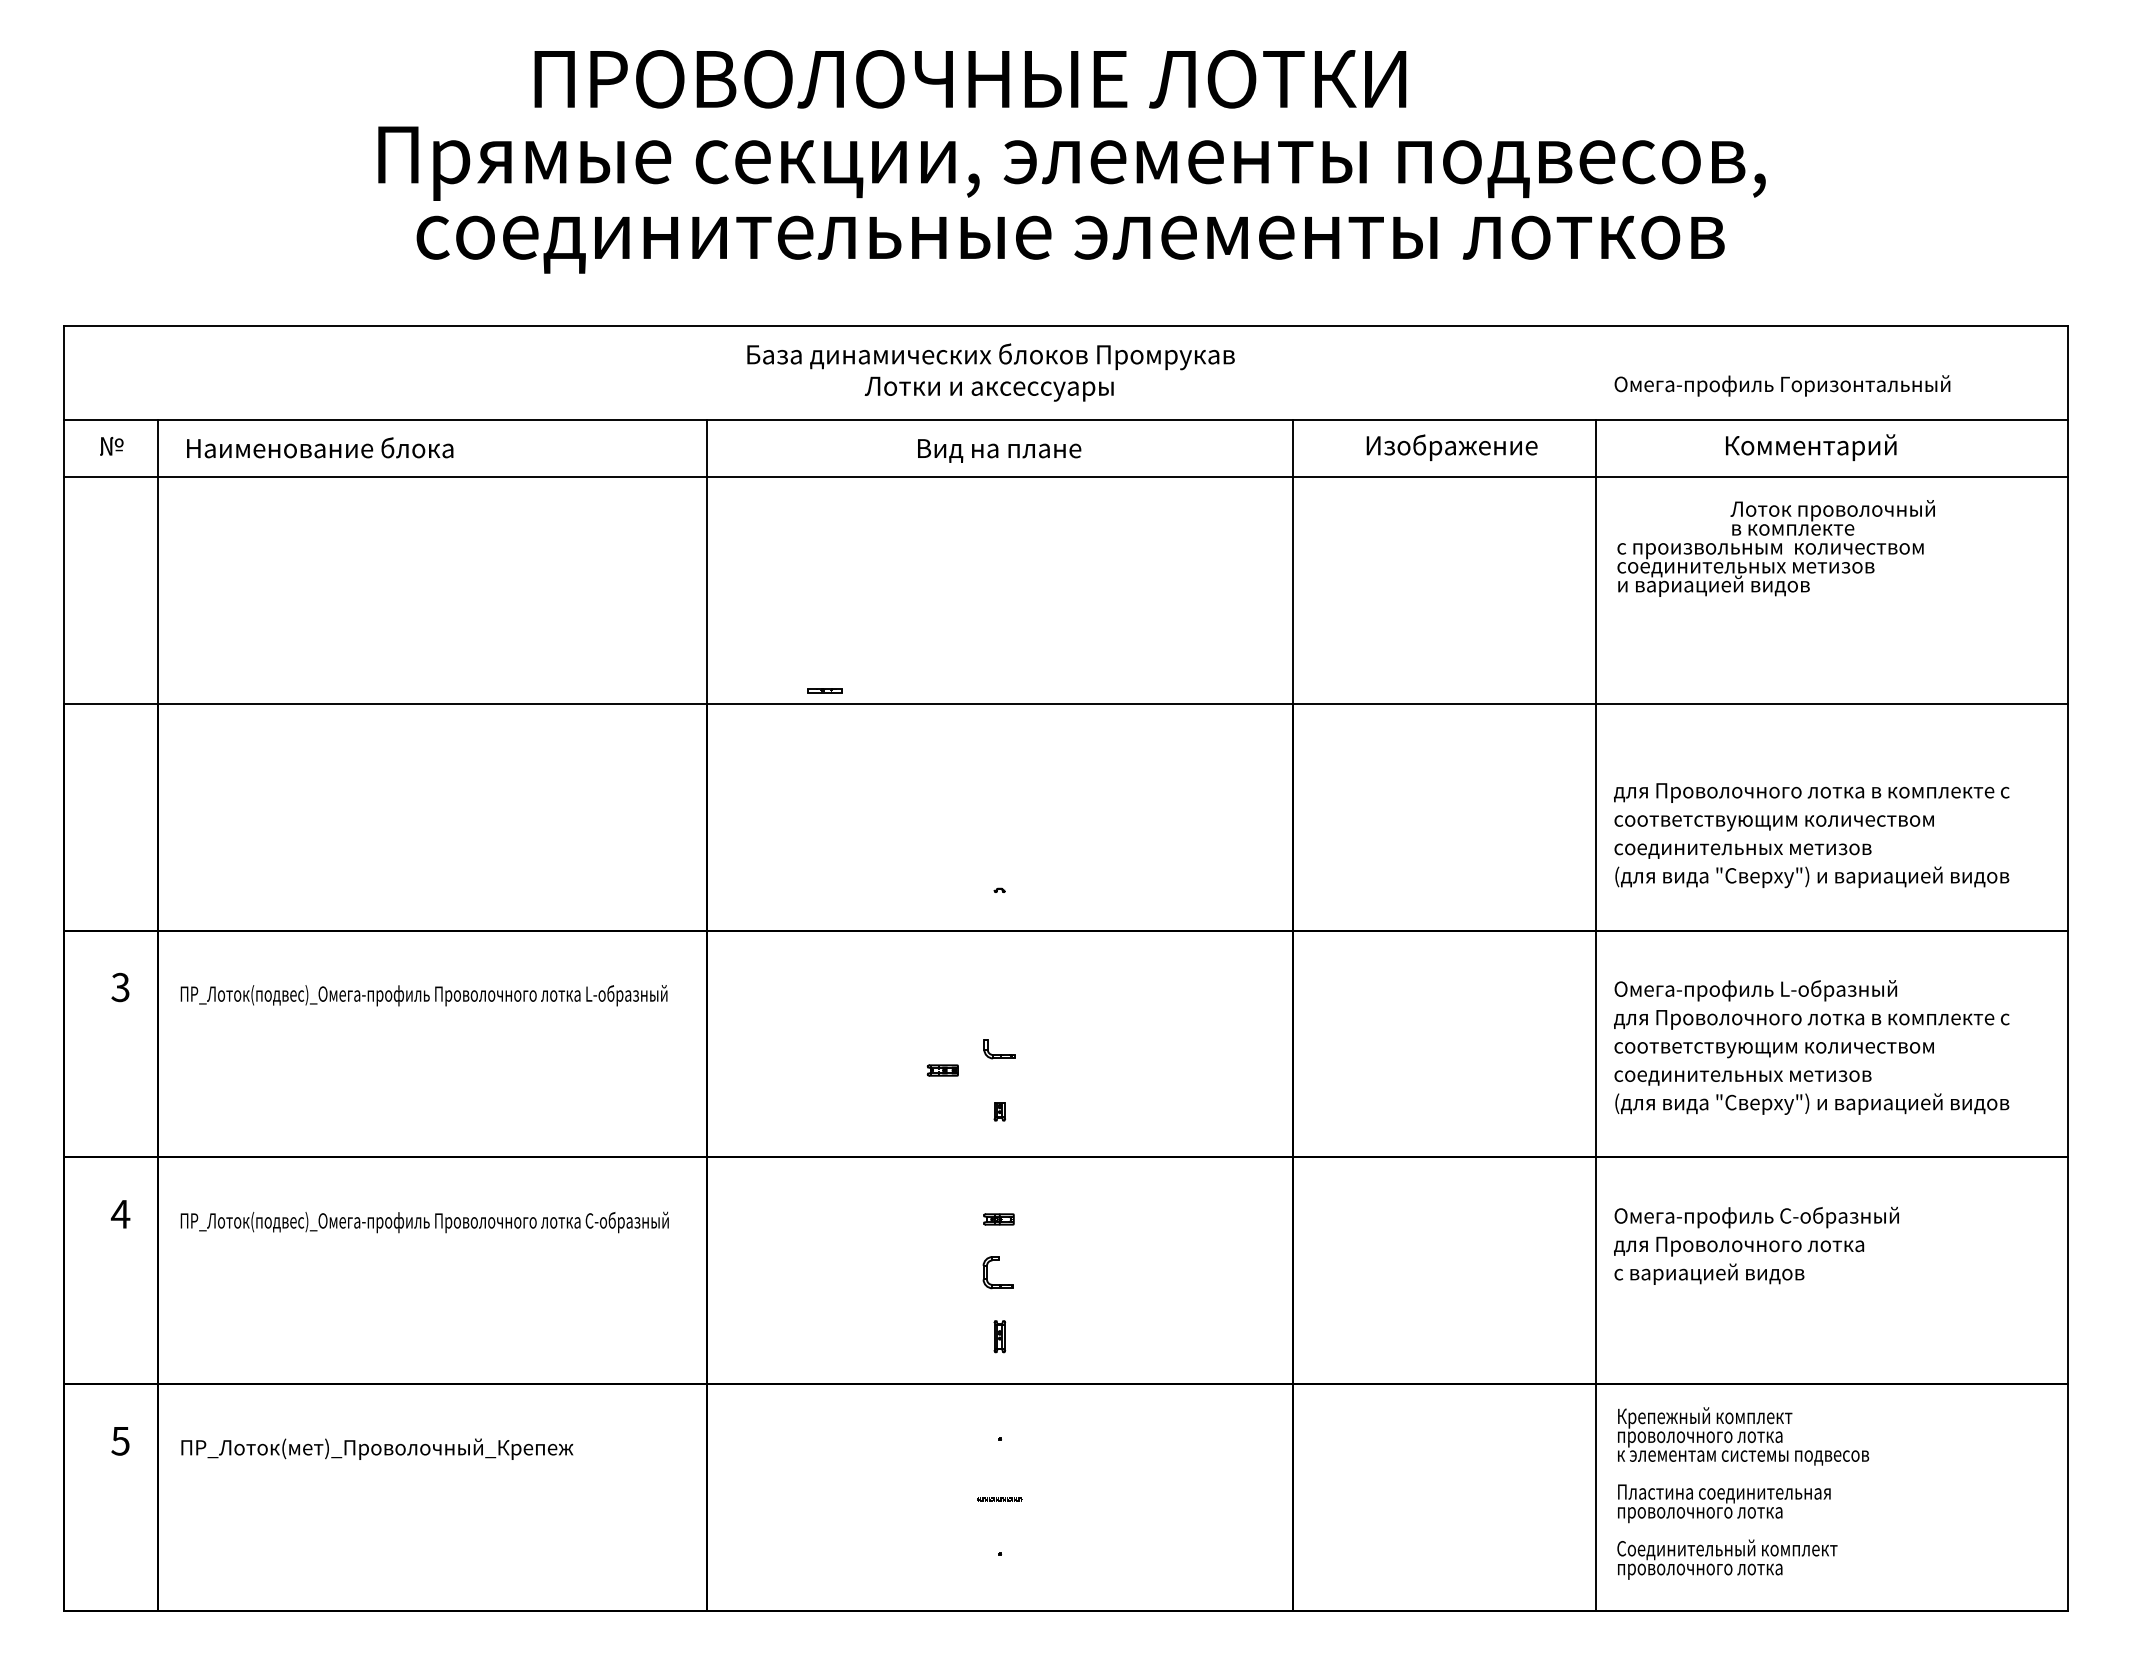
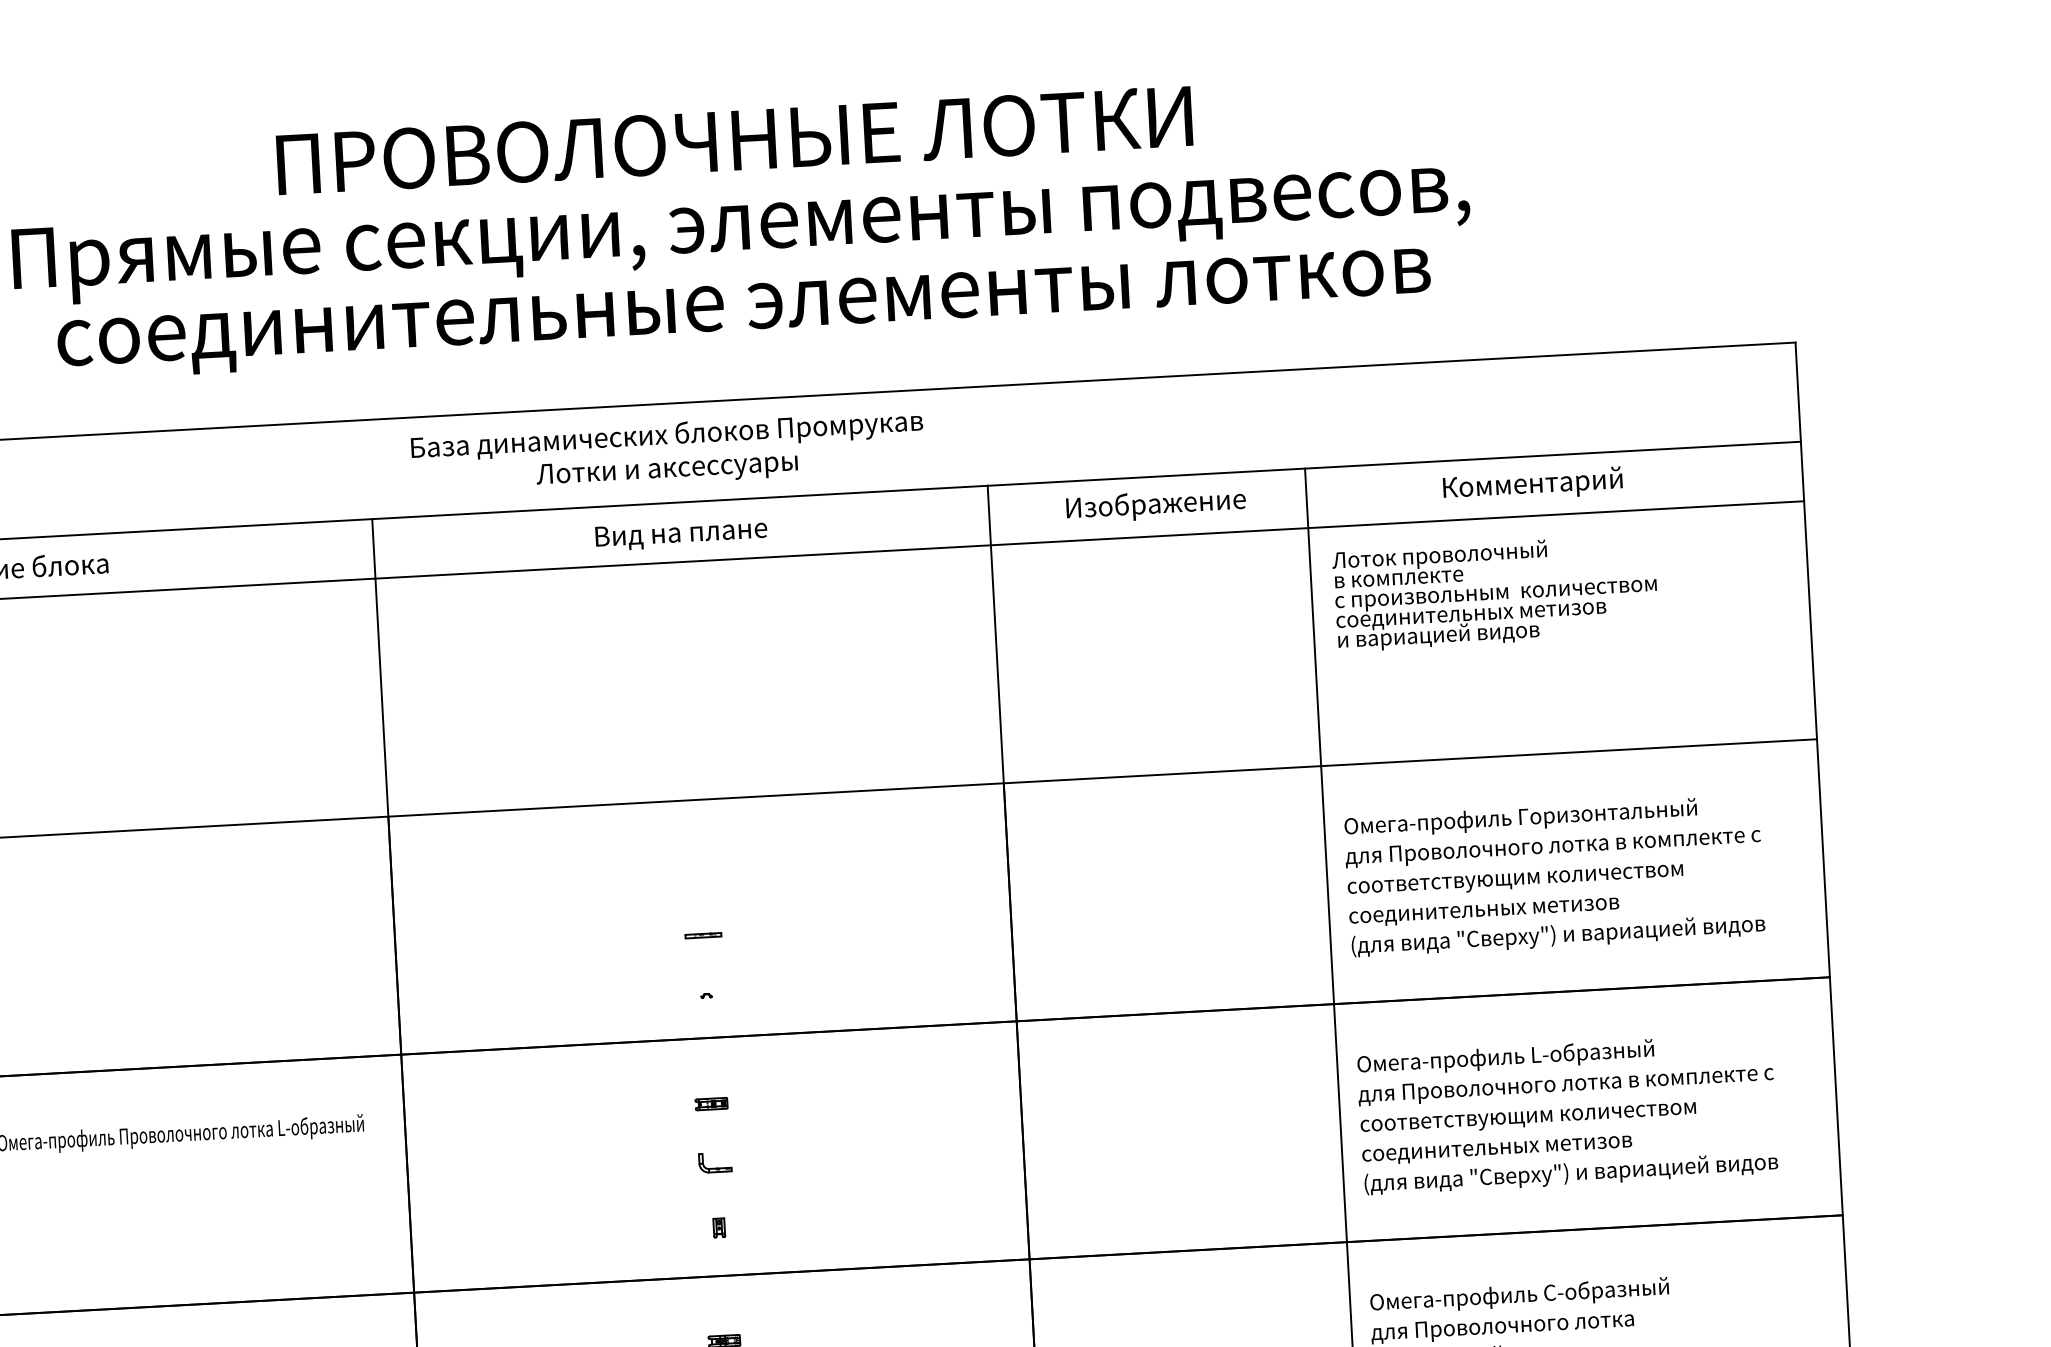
text: (970, 79) -> (734, 140), moved
text: (1782, 385) -> (1520, 818), moved
text: (1832, 517) -> (1439, 563), moved
part: (824, 690) -> (703, 935), moved
part: (942, 1070) -> (711, 1104), moved

